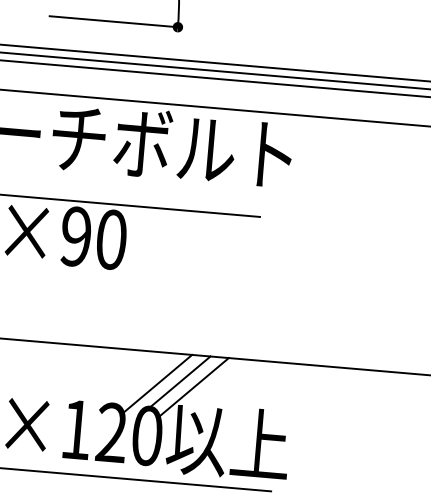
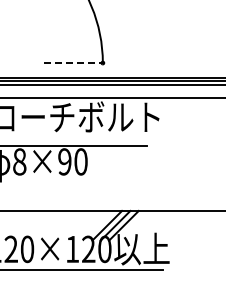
line: (115, 22) -> (74, 63), solid -> dashed

